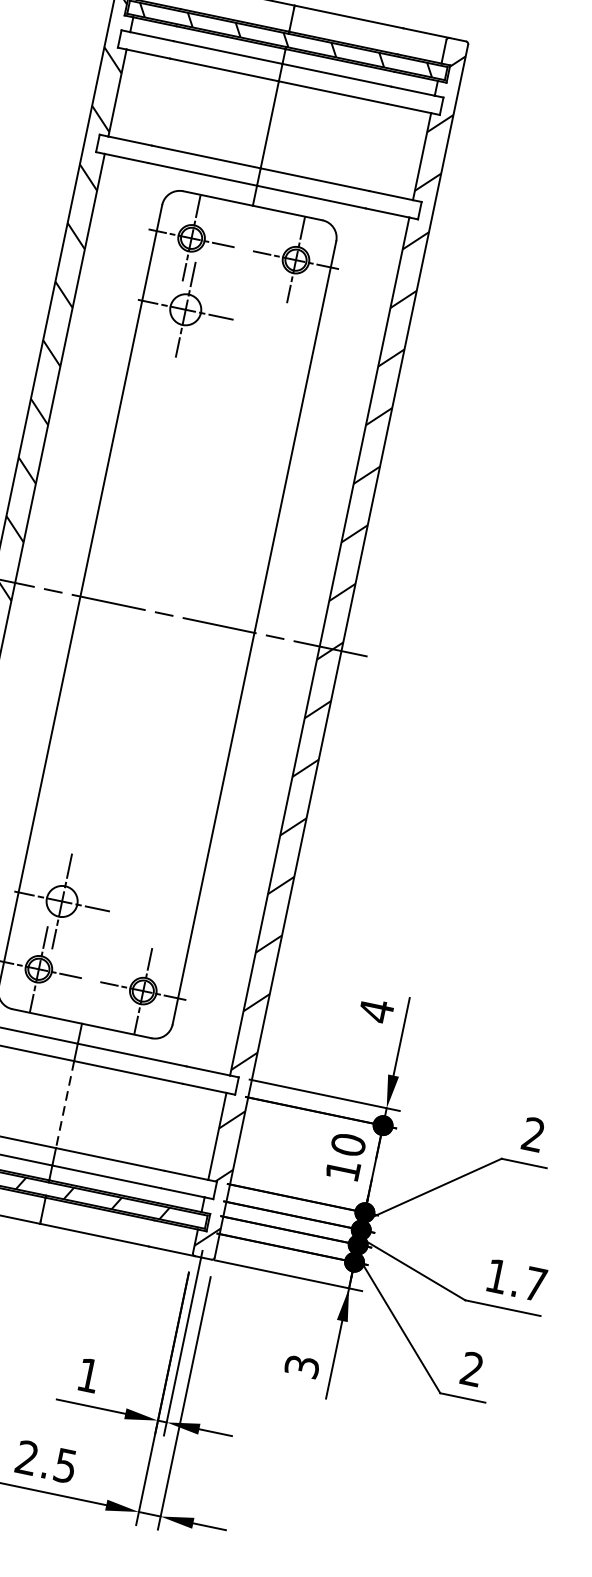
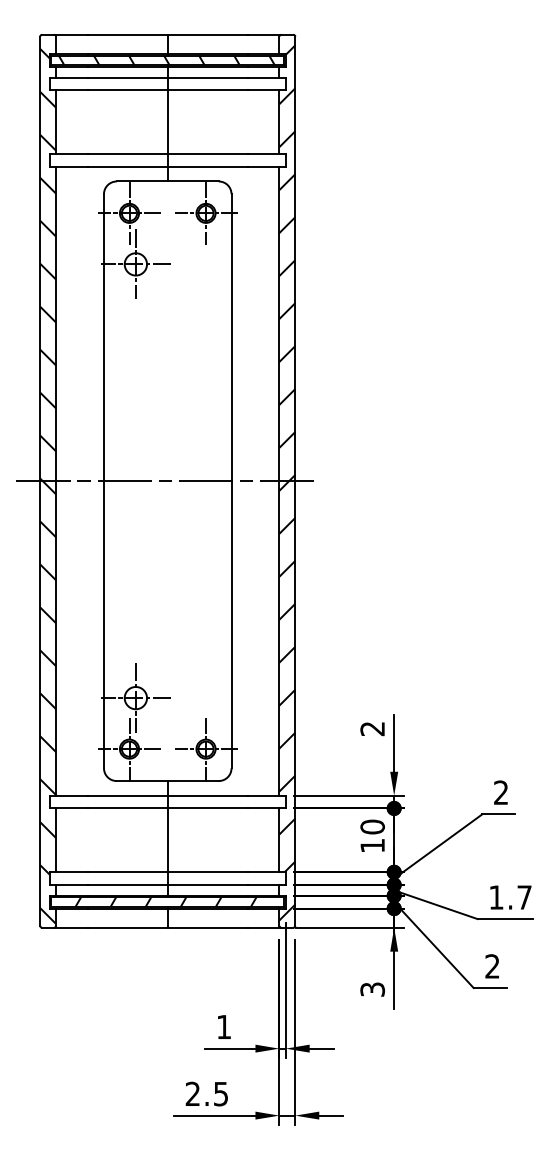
text: (376, 1010) -> (372, 728), 4 -> 2
line: (64, 1104) -> (167, 840), dashed -> solid

